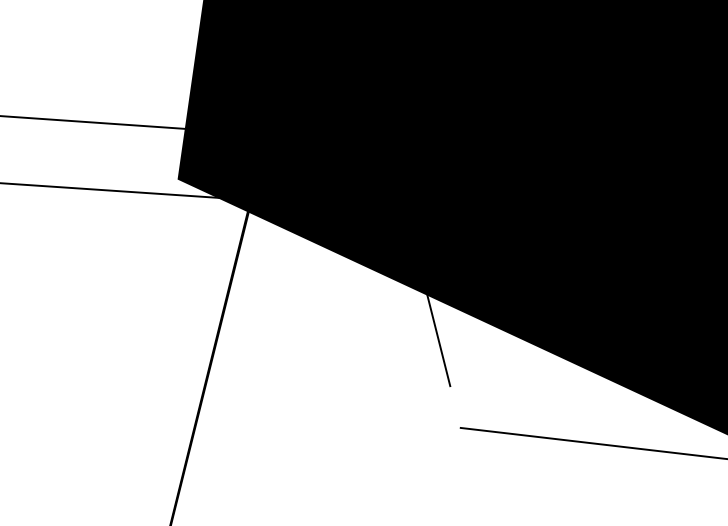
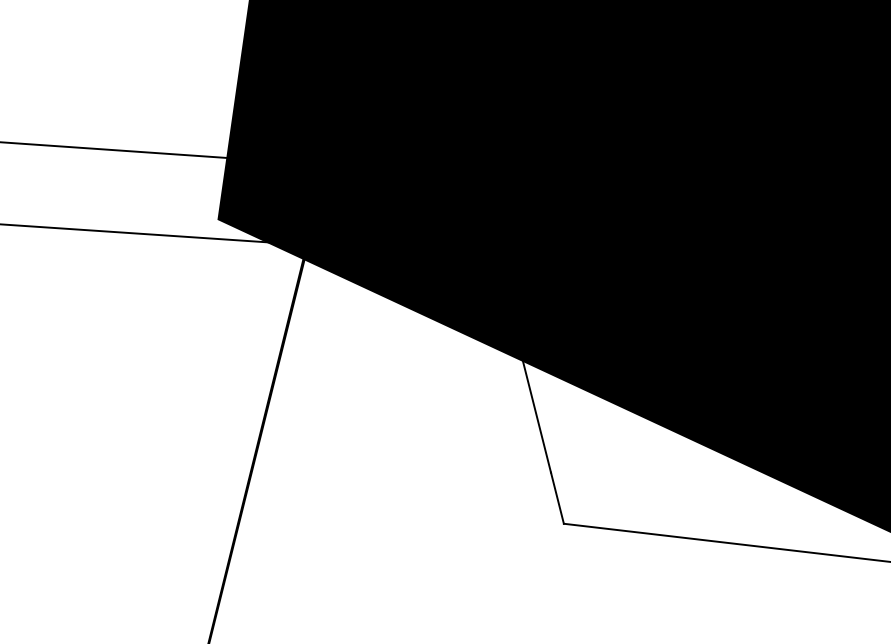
line: (455, 406) -> (557, 497), added

